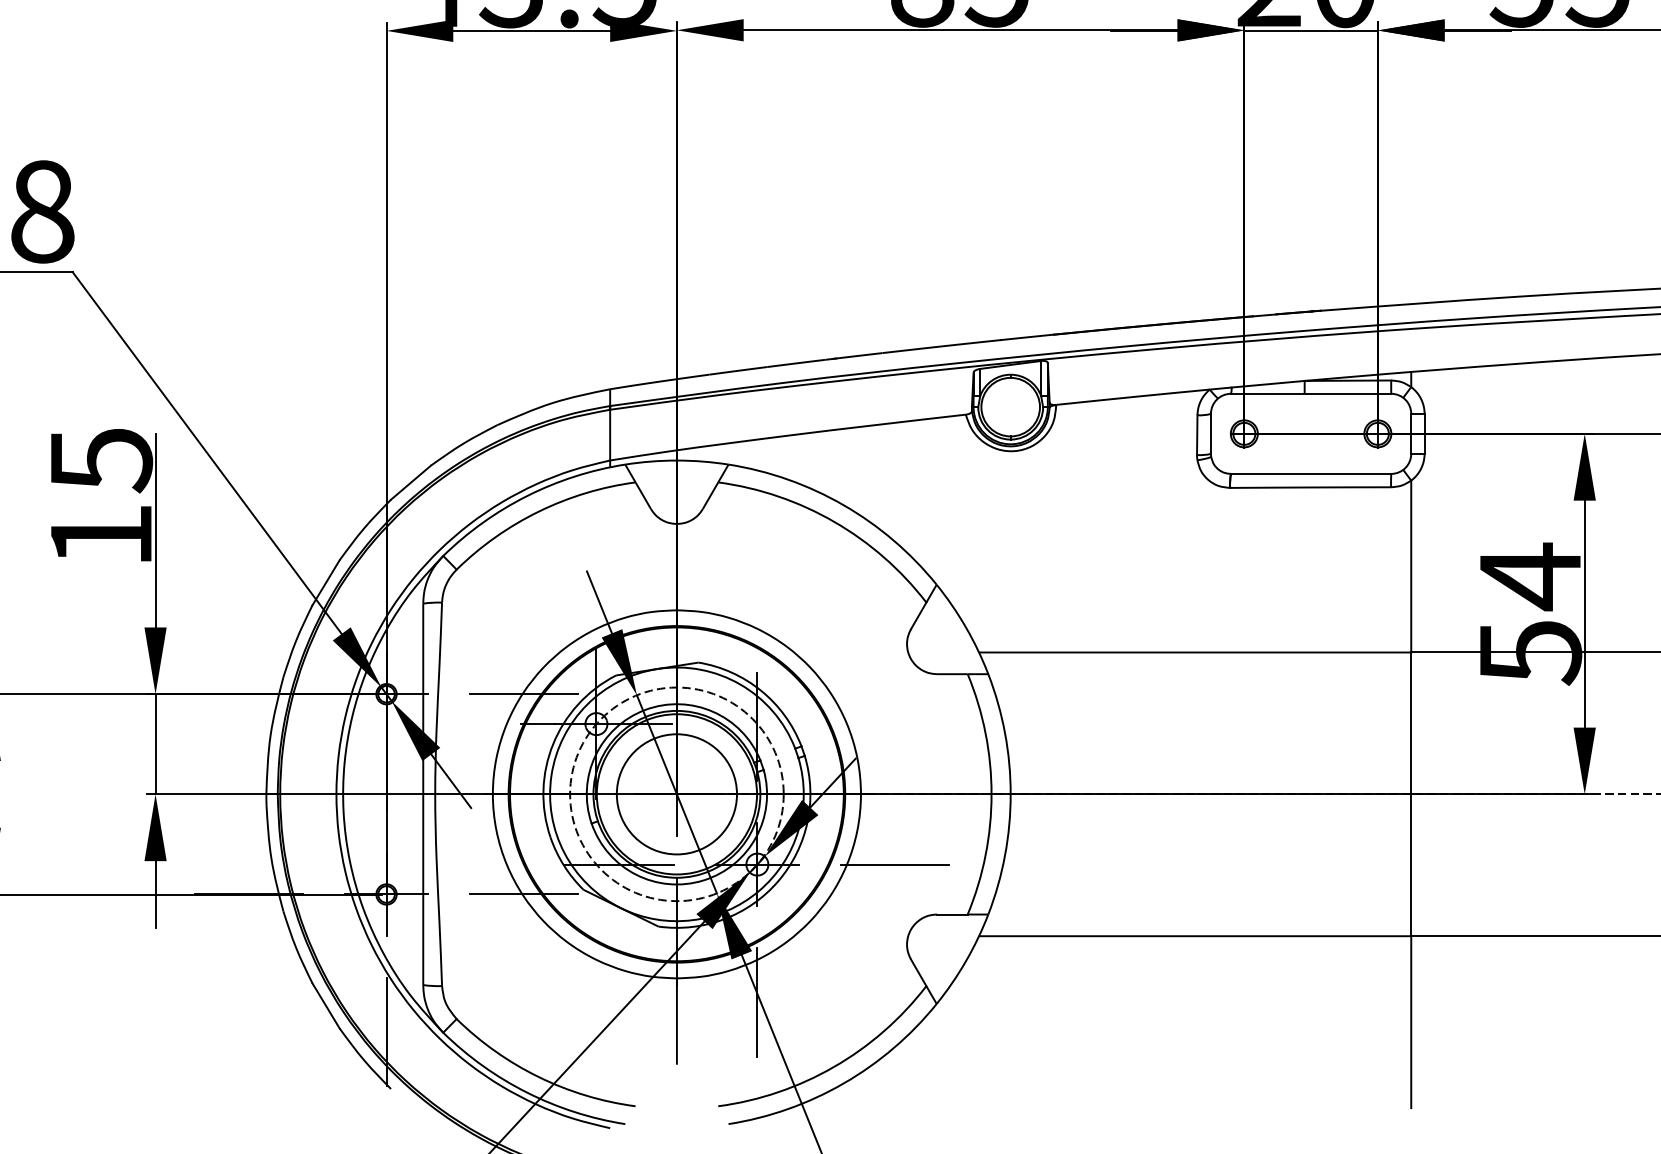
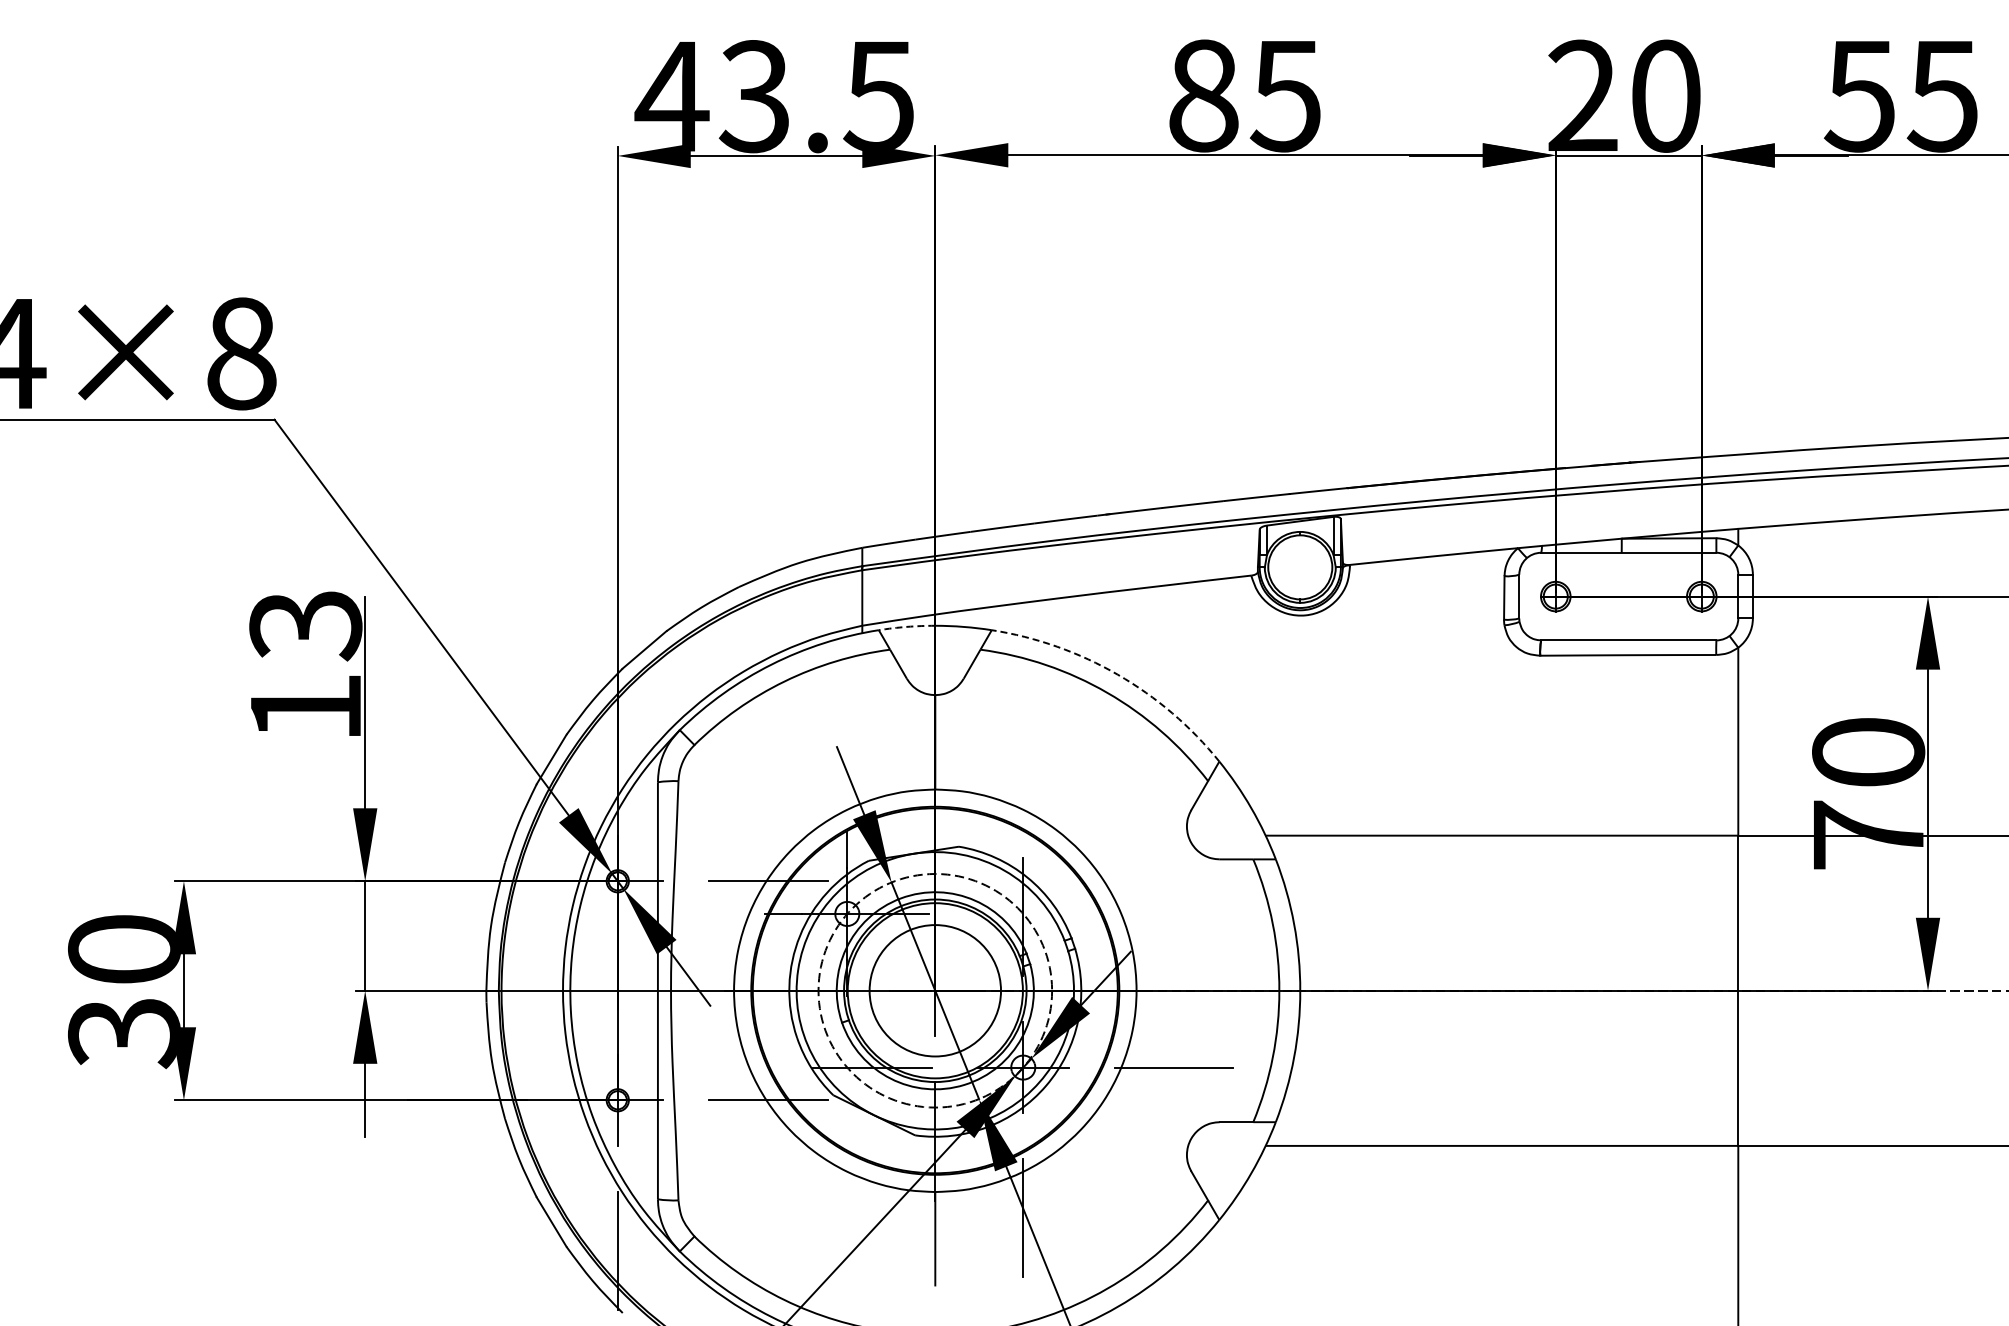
text: (100, 461) -> (305, 626), 15 -> 13
arc: (650, 461) -> (906, 626), solid -> dashed
arc: (843, 505) -> (1117, 674), solid -> dashed
text: (1530, 613) -> (1868, 793), 54 -> 70

